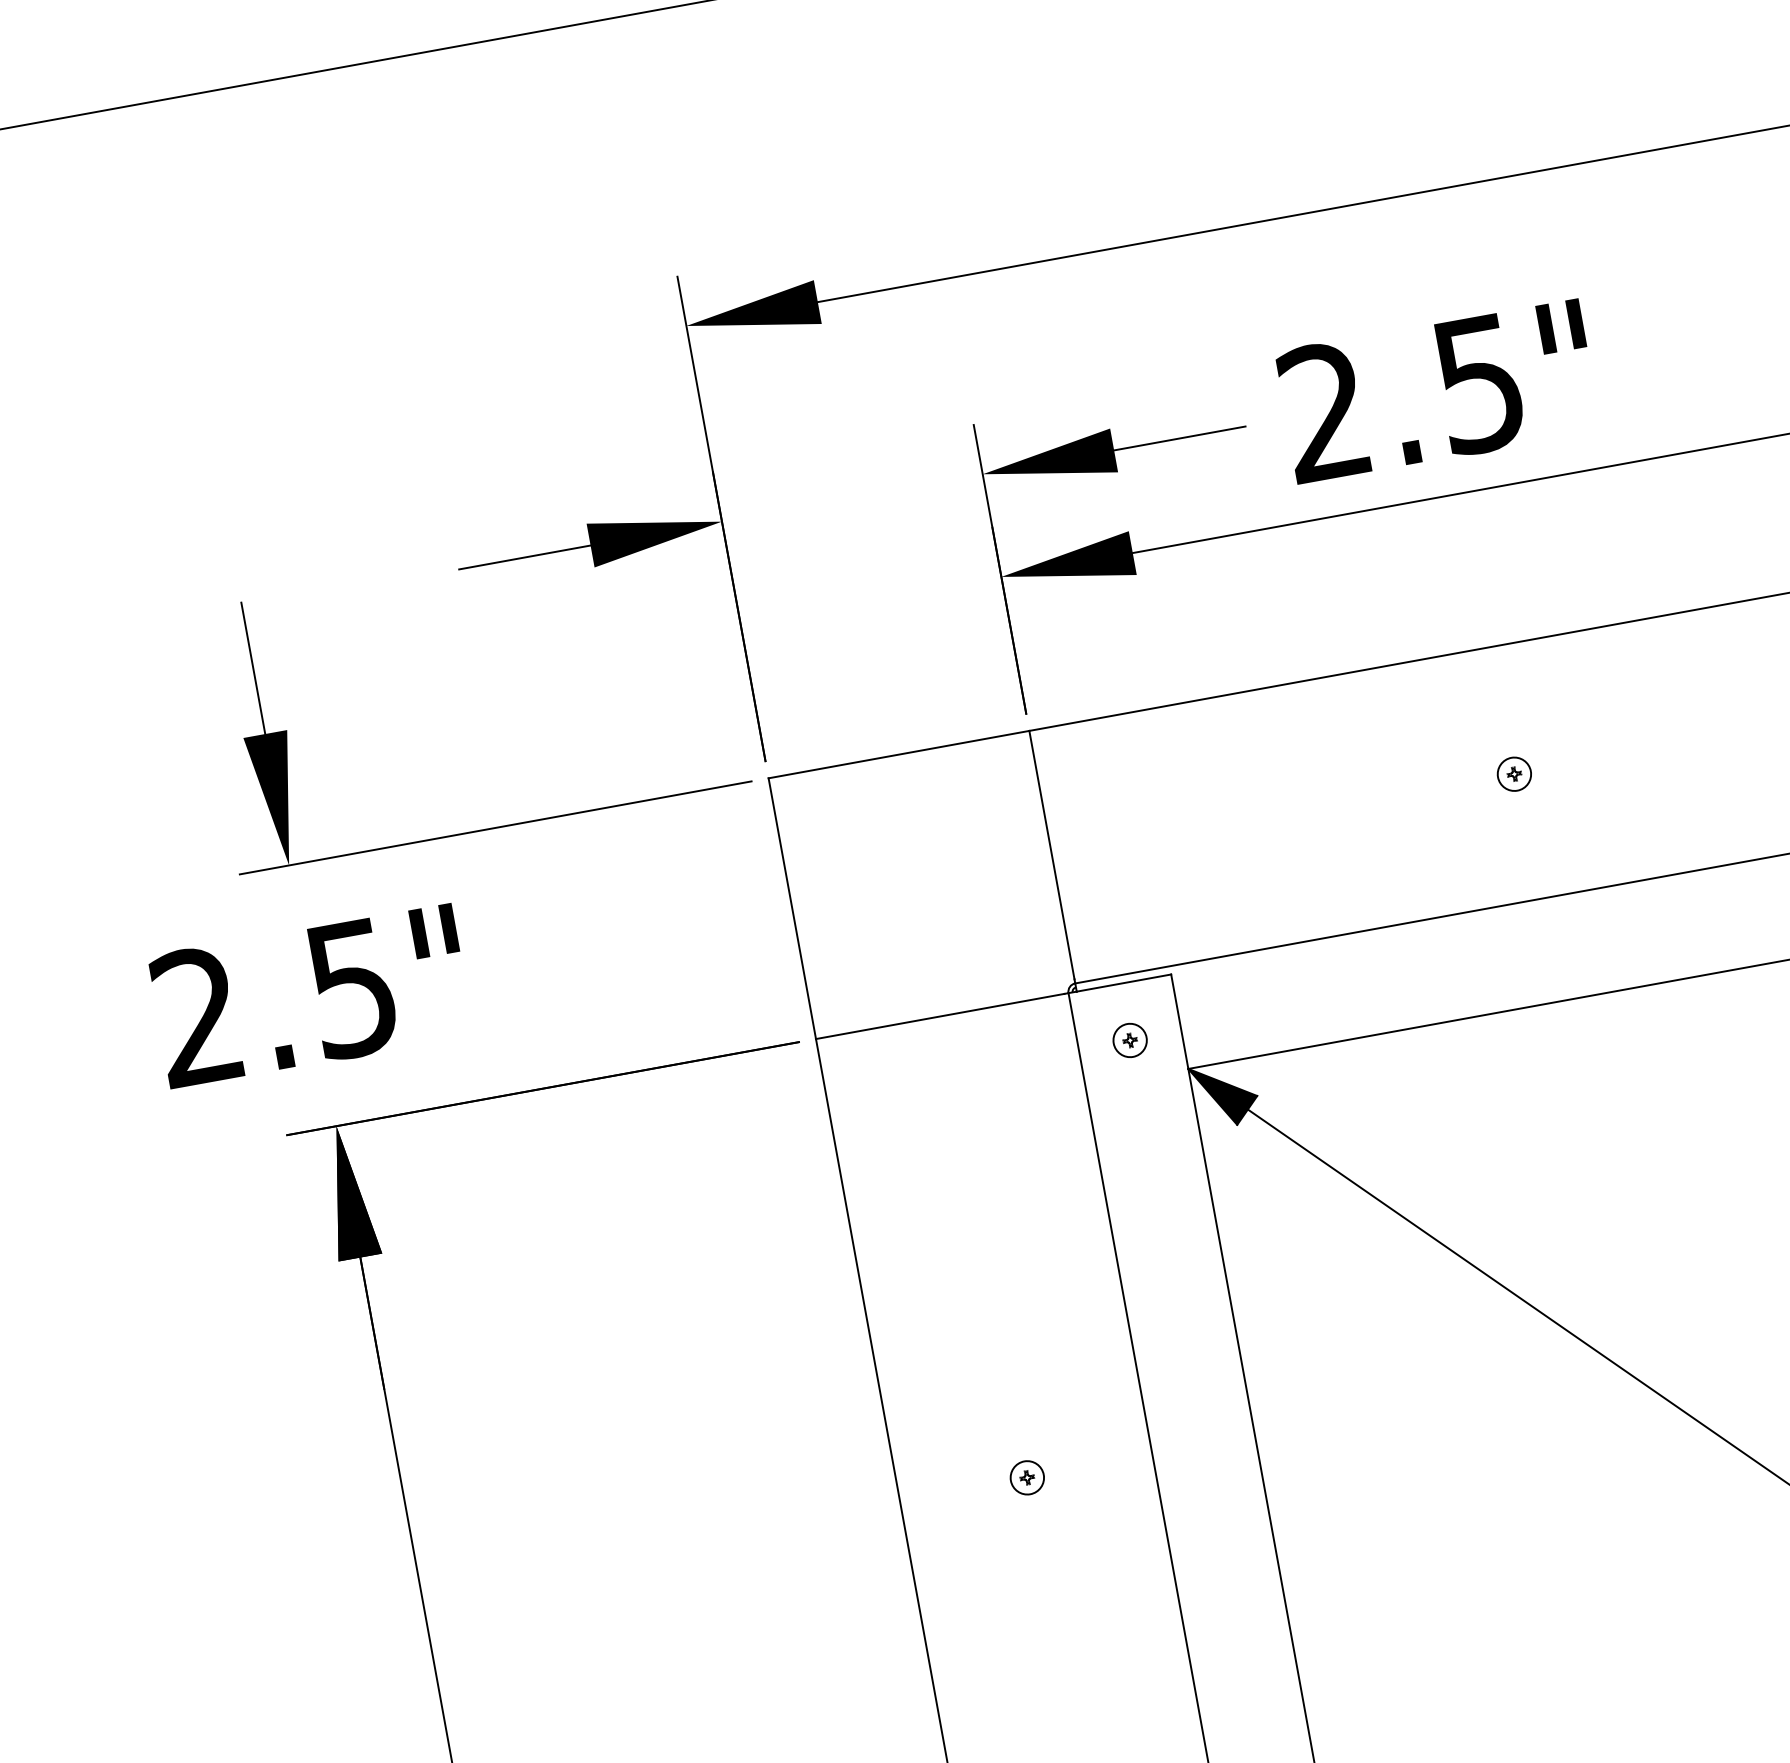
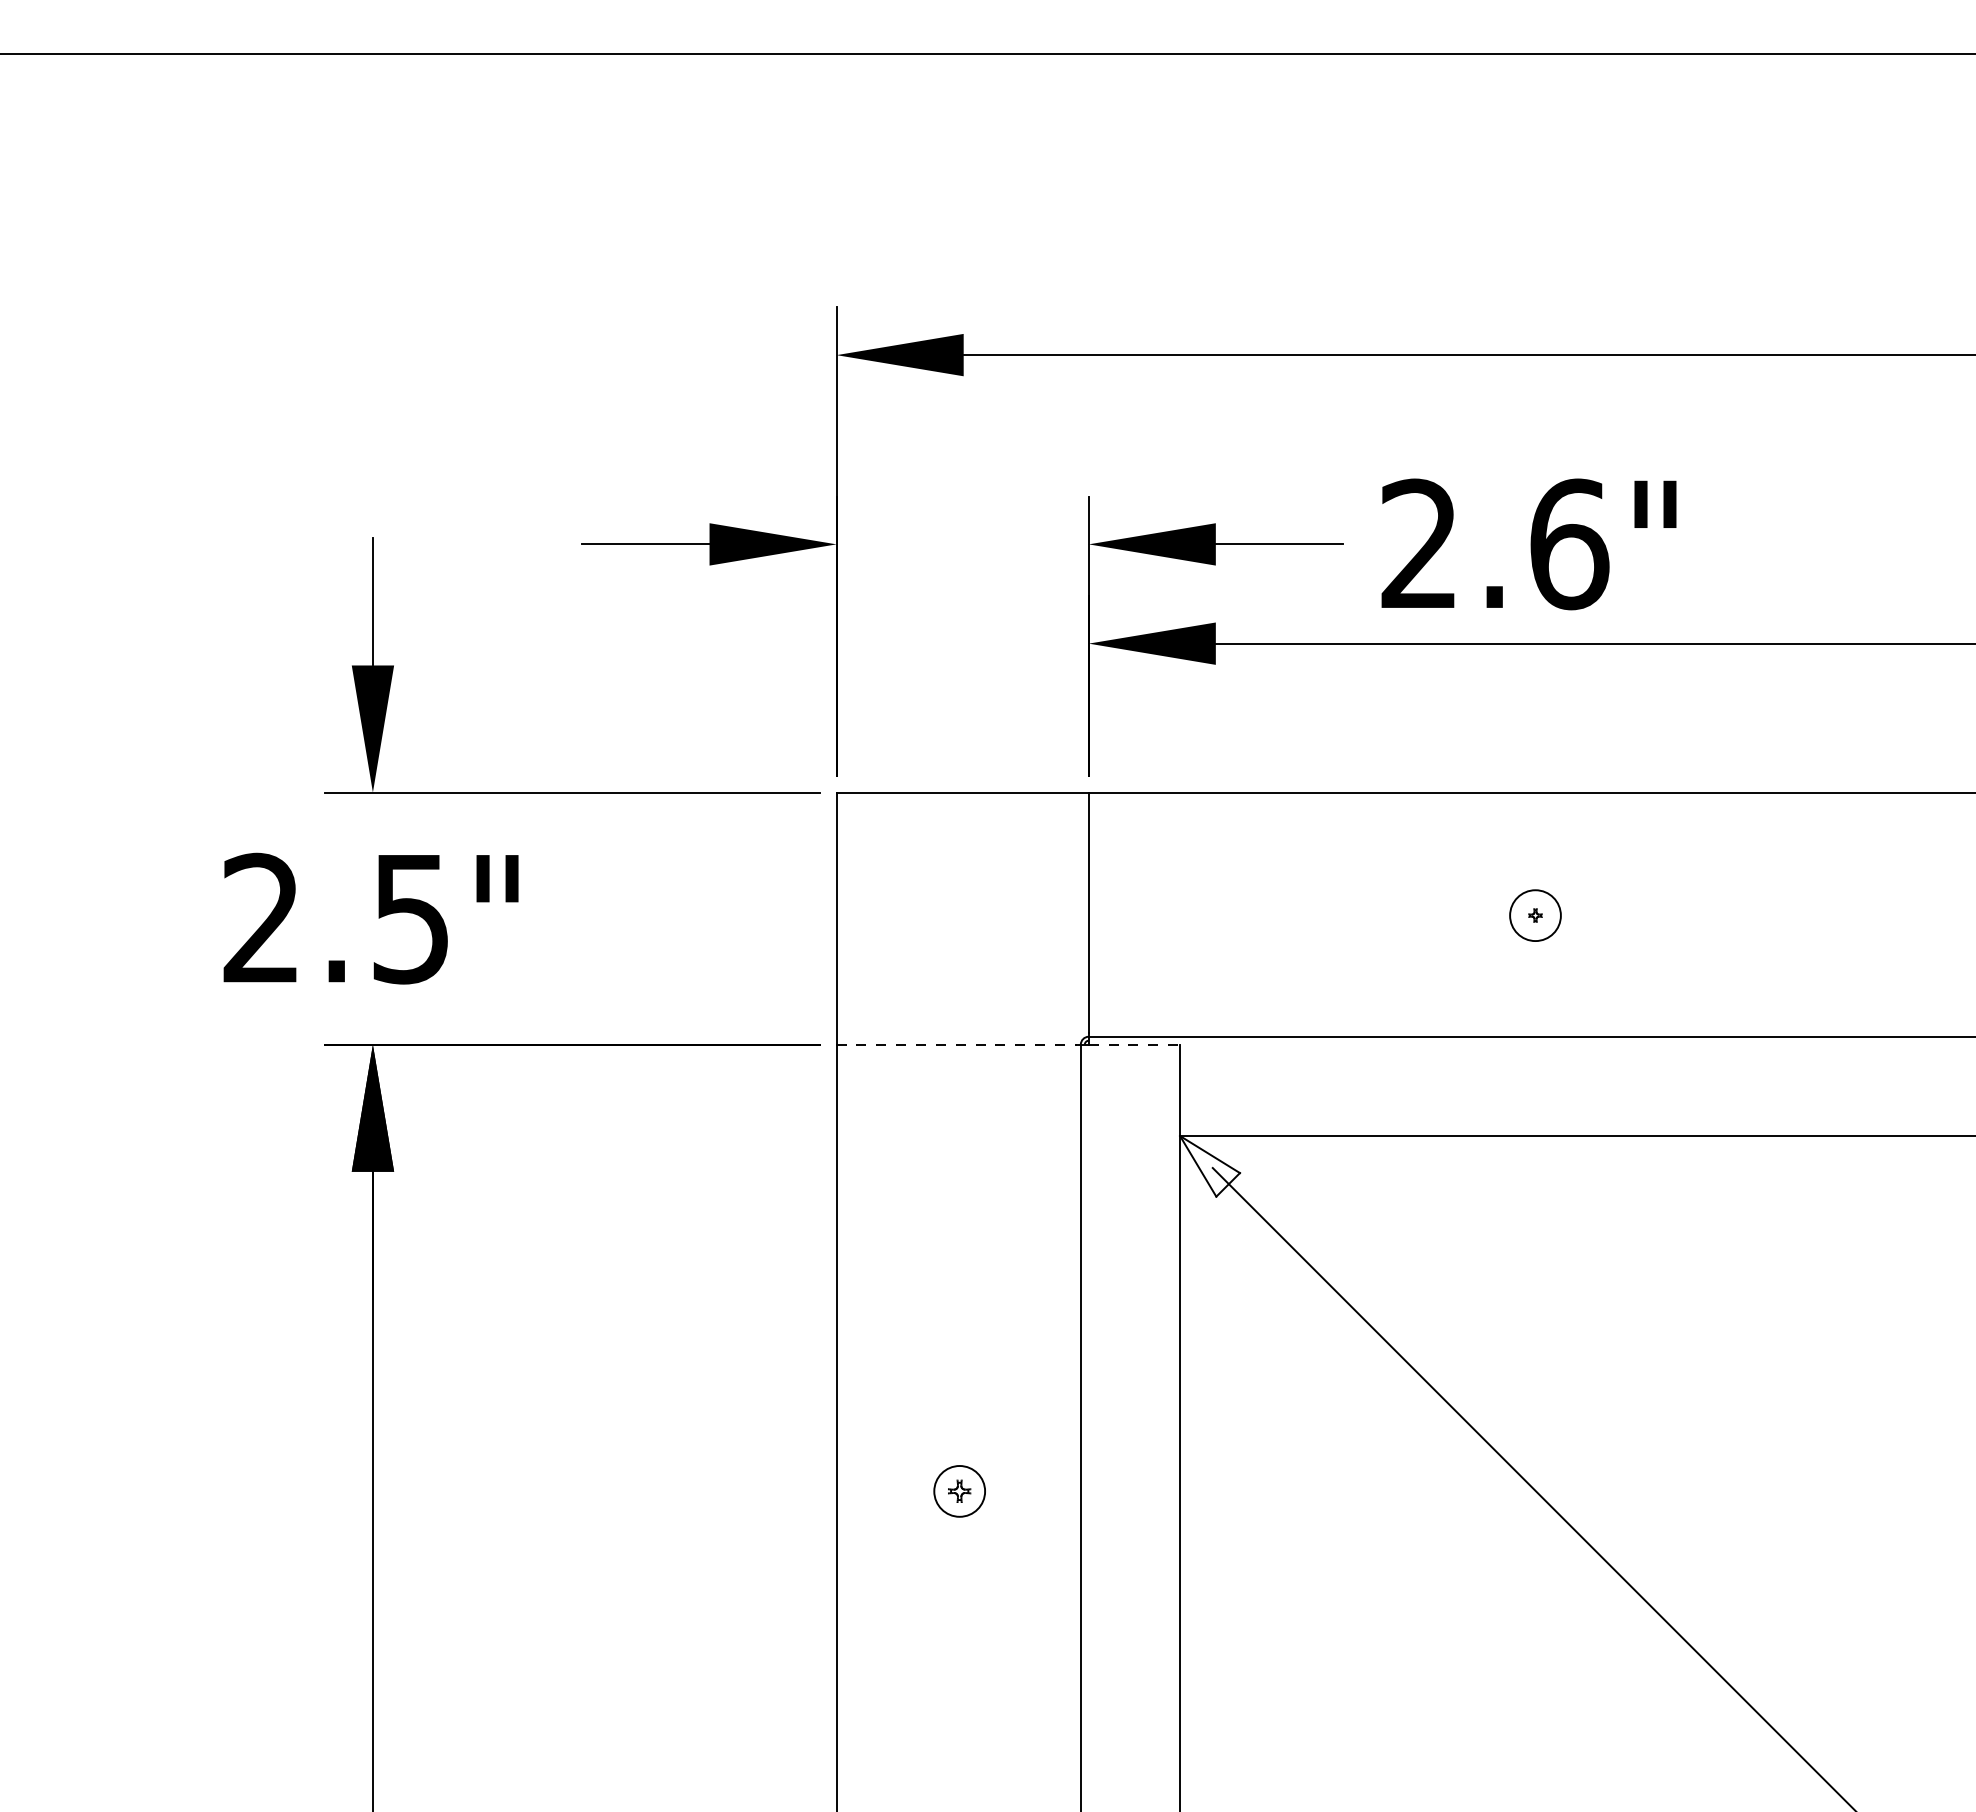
text: (1479, 384) -> (1569, 544), 2.5" -> 2.6"
circle: (1514, 774) -> (1535, 915), size x1.6
line: (1123, 982) -> (1134, 1044), solid -> dashed
line: (940, 1016) -> (957, 1044), solid -> dashed
part: (1130, 1040) -> (1130, 1099), removed
fill: (1224, 1094) -> (1209, 1166), removed
part: (1027, 1477) -> (959, 1491), size x1.6

